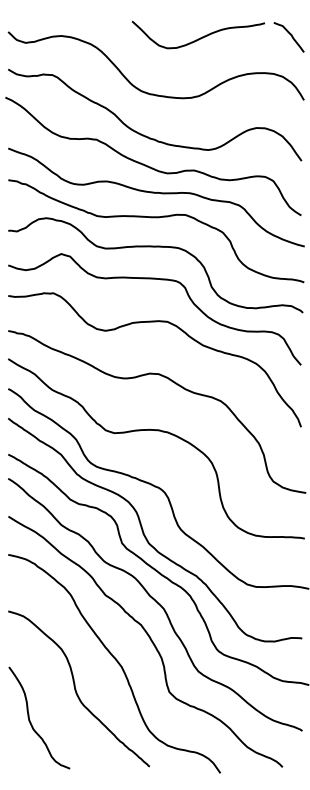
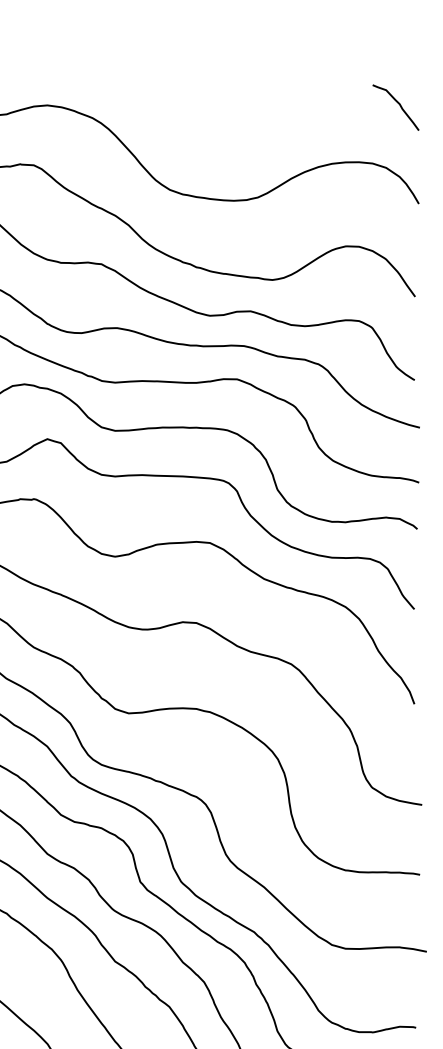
curve: (200, 37) -> (260, 107), removed

